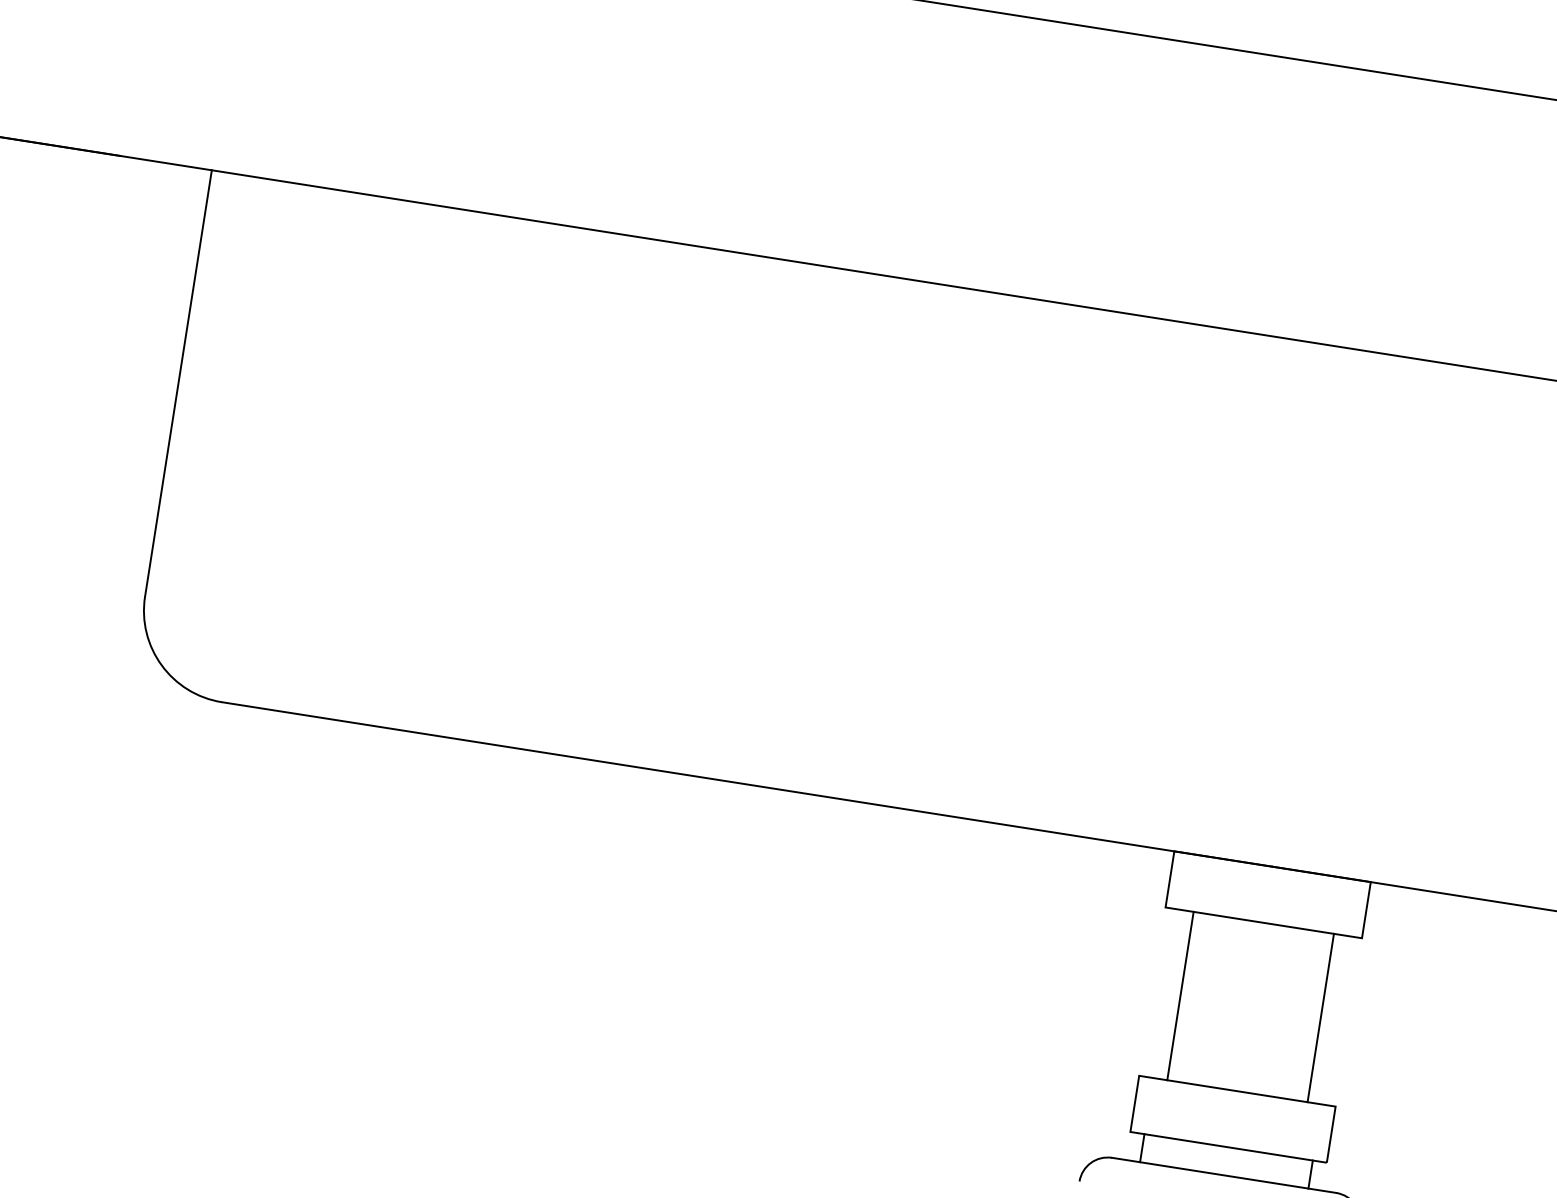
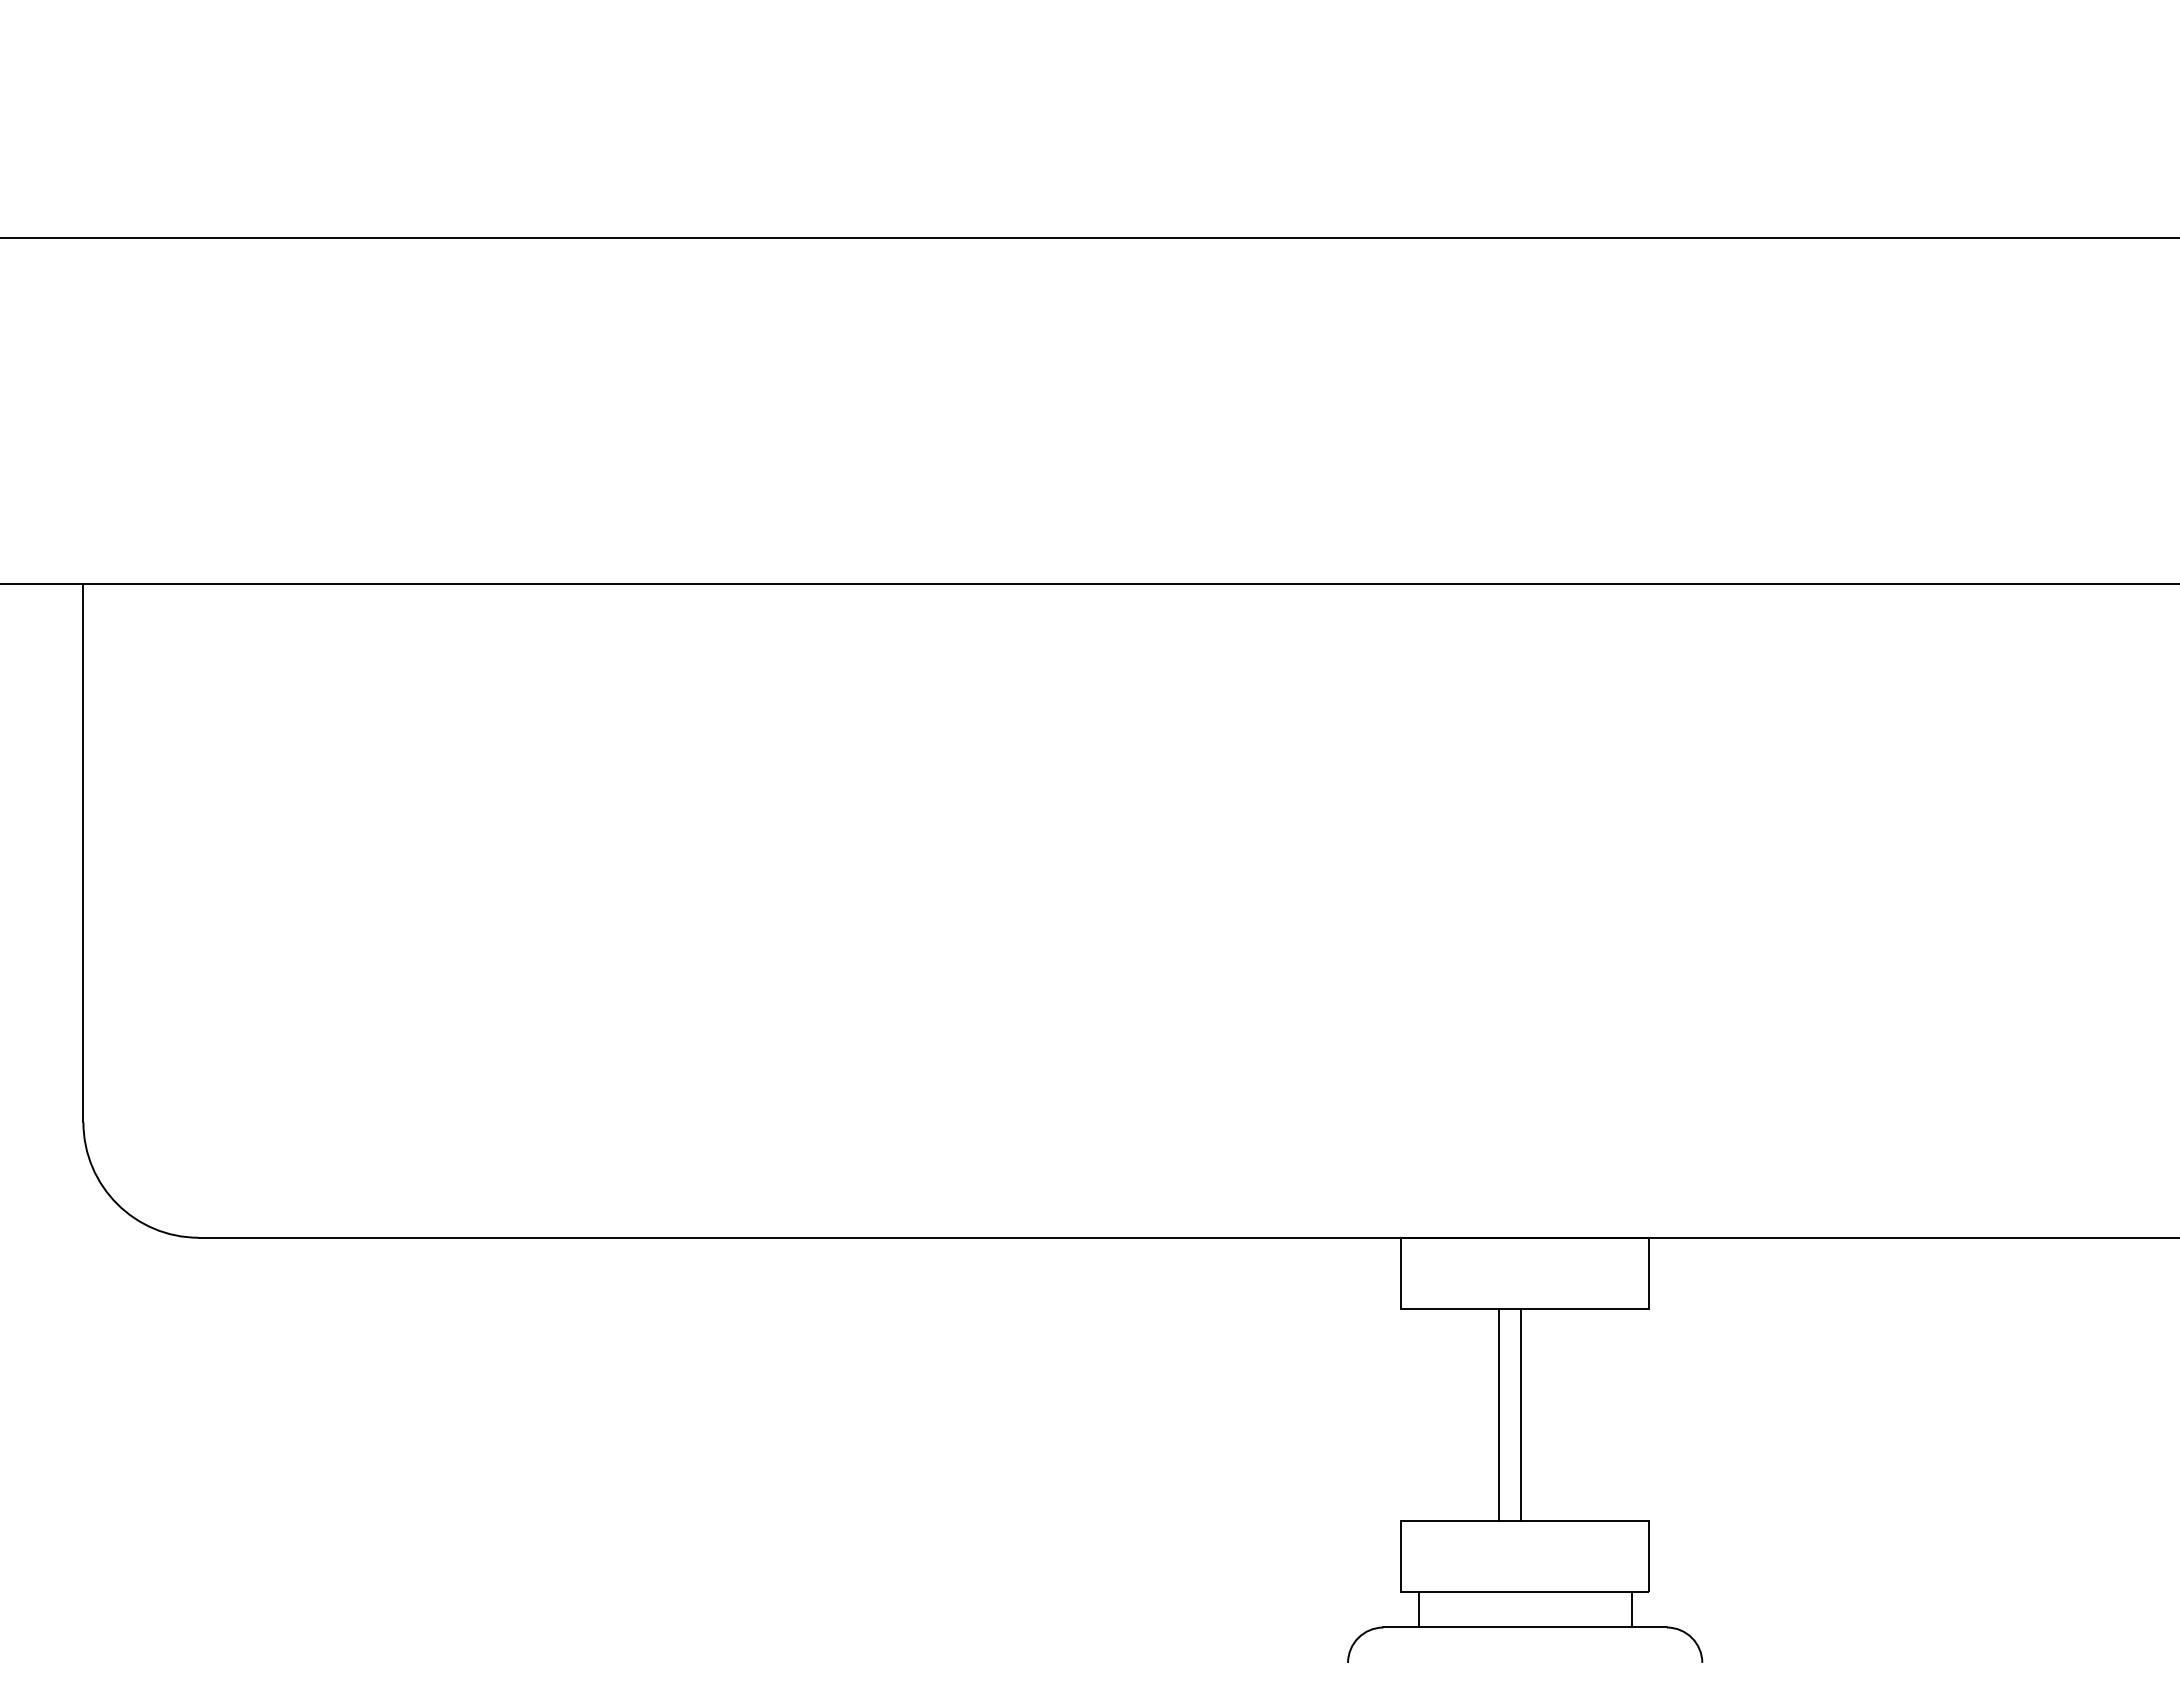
line: (1180, 995) -> (1498, 1414), moved
line: (1320, 1017) -> (1520, 1414), moved

